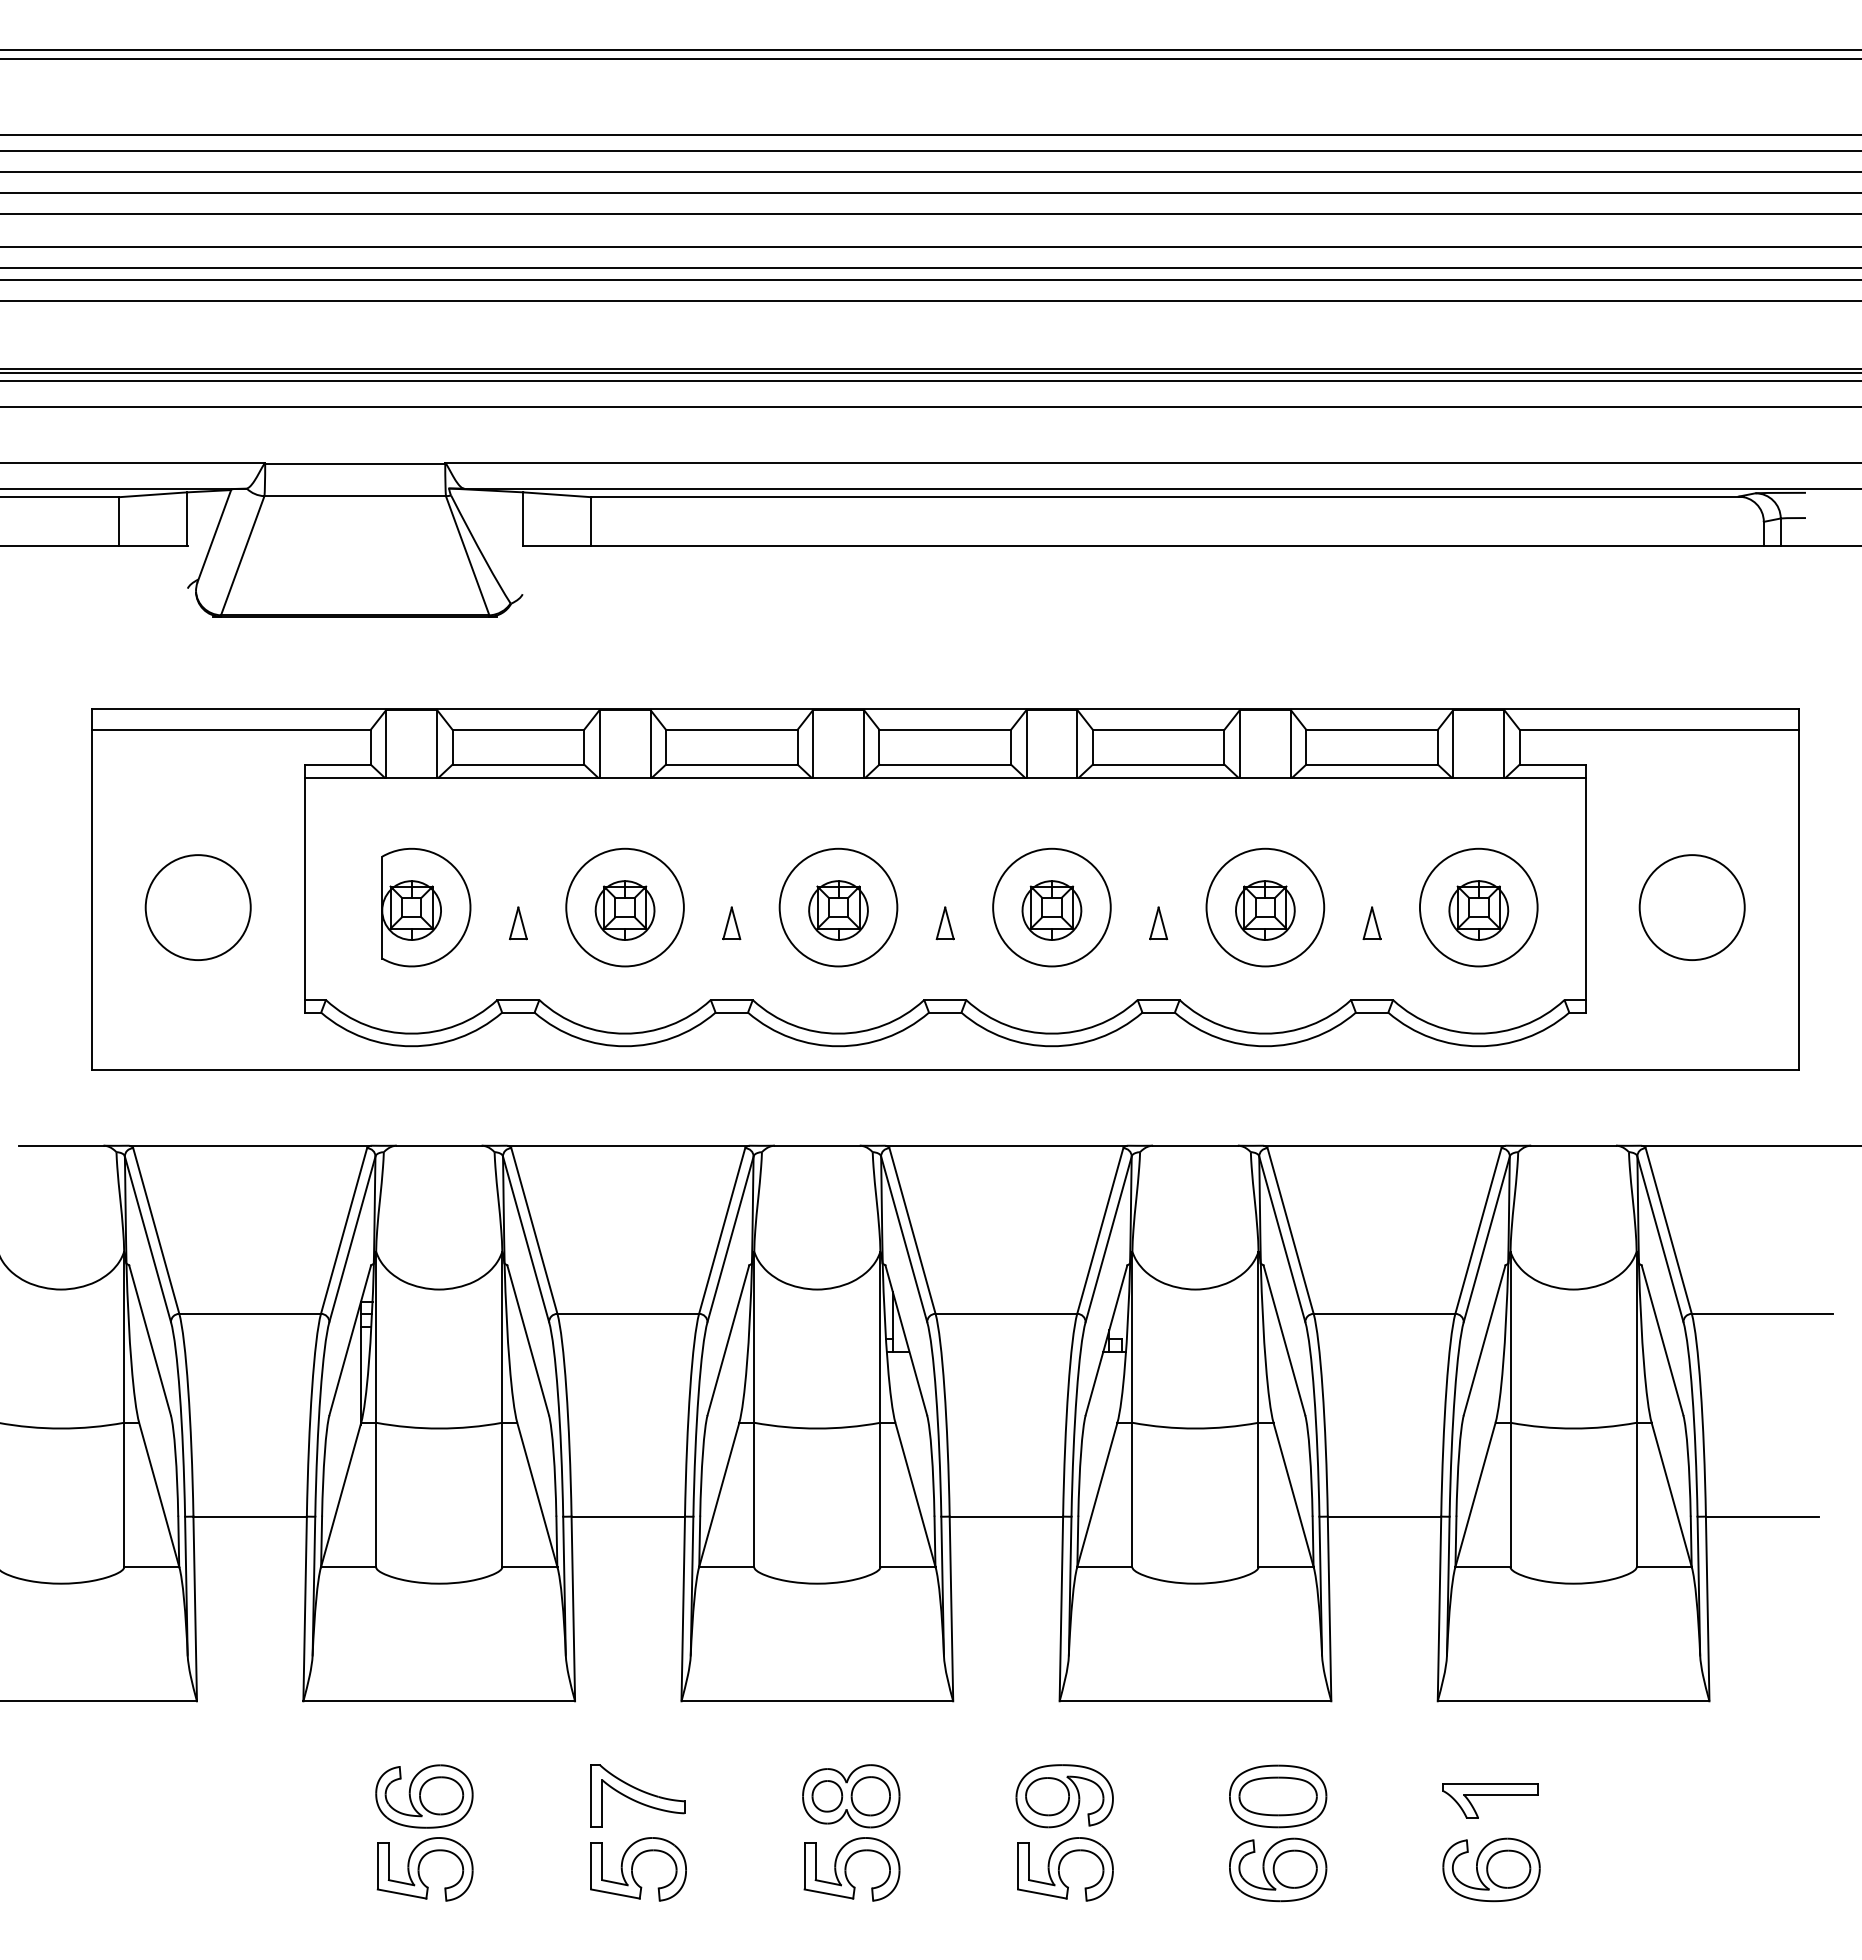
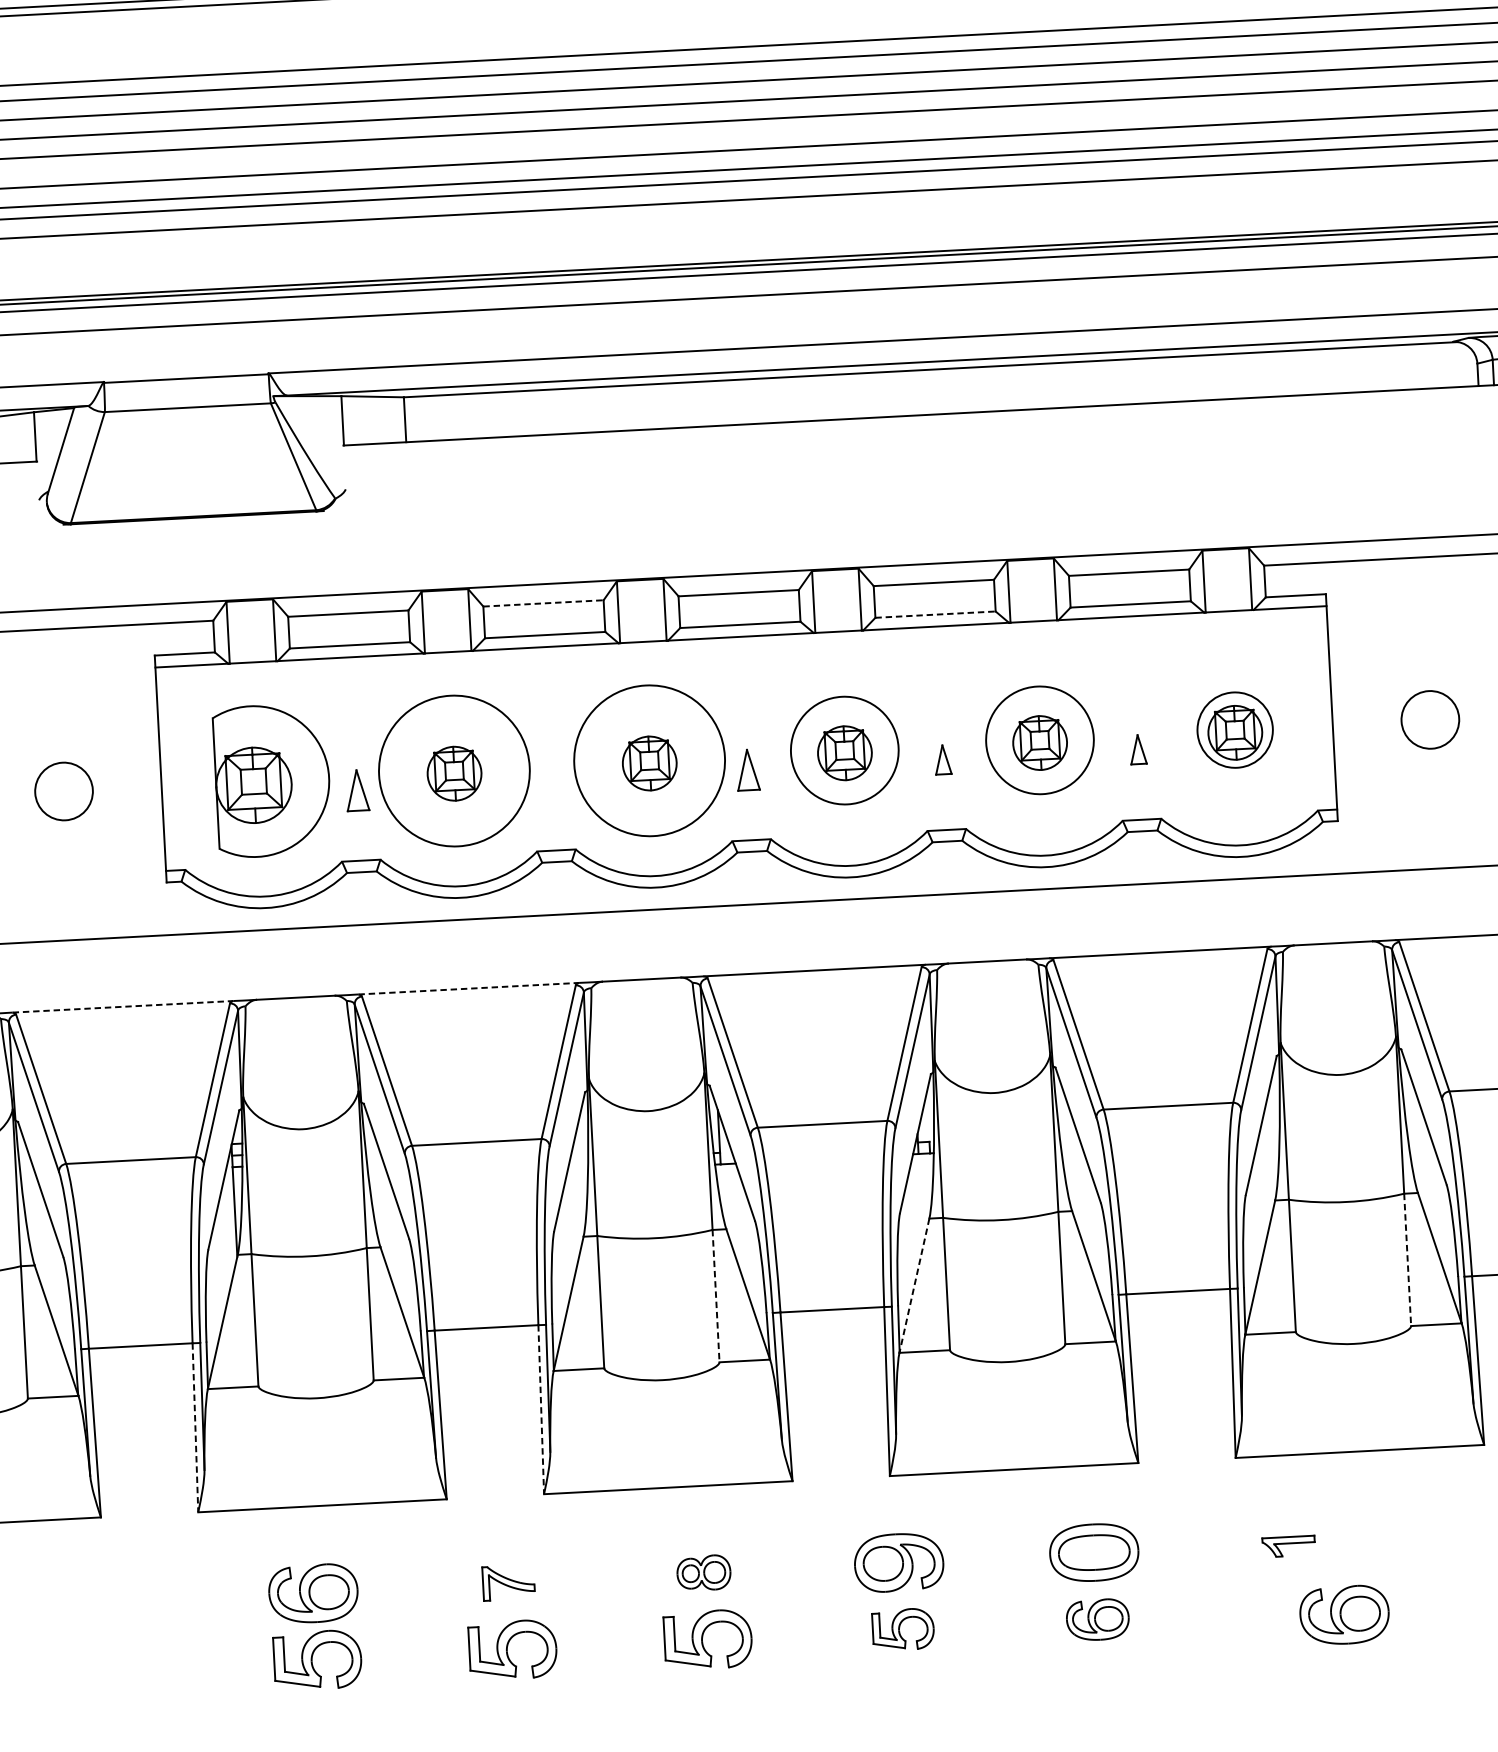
line: (731, 729) -> (543, 603), solid -> dashed
line: (1158, 764) -> (935, 614), solid -> dashed
circle: (197, 907) -> (63, 791), size x0.6
part: (426, 907) -> (272, 780), size x1.4
circle: (624, 907) -> (453, 770), size x1.4
circle: (838, 907) -> (649, 760), size x1.4
circle: (1478, 907) -> (1234, 730), size x0.7
circle: (1691, 907) -> (1429, 719), size x0.6
part: (518, 923) -> (357, 790), size x1.4
part: (731, 923) -> (552, 780), removed
part: (944, 923) -> (747, 770), size x1.4
line: (250, 1145) -> (123, 1006), solid -> dashed
line: (628, 1145) -> (468, 988), solid -> dashed
line: (1097, 1494) -> (914, 1285), solid -> dashed
line: (880, 1495) -> (716, 1296), solid -> dashed
line: (1636, 1495) -> (1407, 1260), solid -> dashed
line: (305, 1609) -> (195, 1428), solid -> dashed
line: (683, 1609) -> (541, 1410), solid -> dashed
part: (637, 1795) -> (508, 1582), size x0.6
part: (851, 1796) -> (704, 1573), size x0.6
part: (1490, 1800) -> (1288, 1546), size x0.6
part: (1065, 1869) -> (903, 1629), size x0.7
part: (1278, 1869) -> (1098, 1619), size x0.7
part: (1491, 1869) -> (1344, 1614), moved

